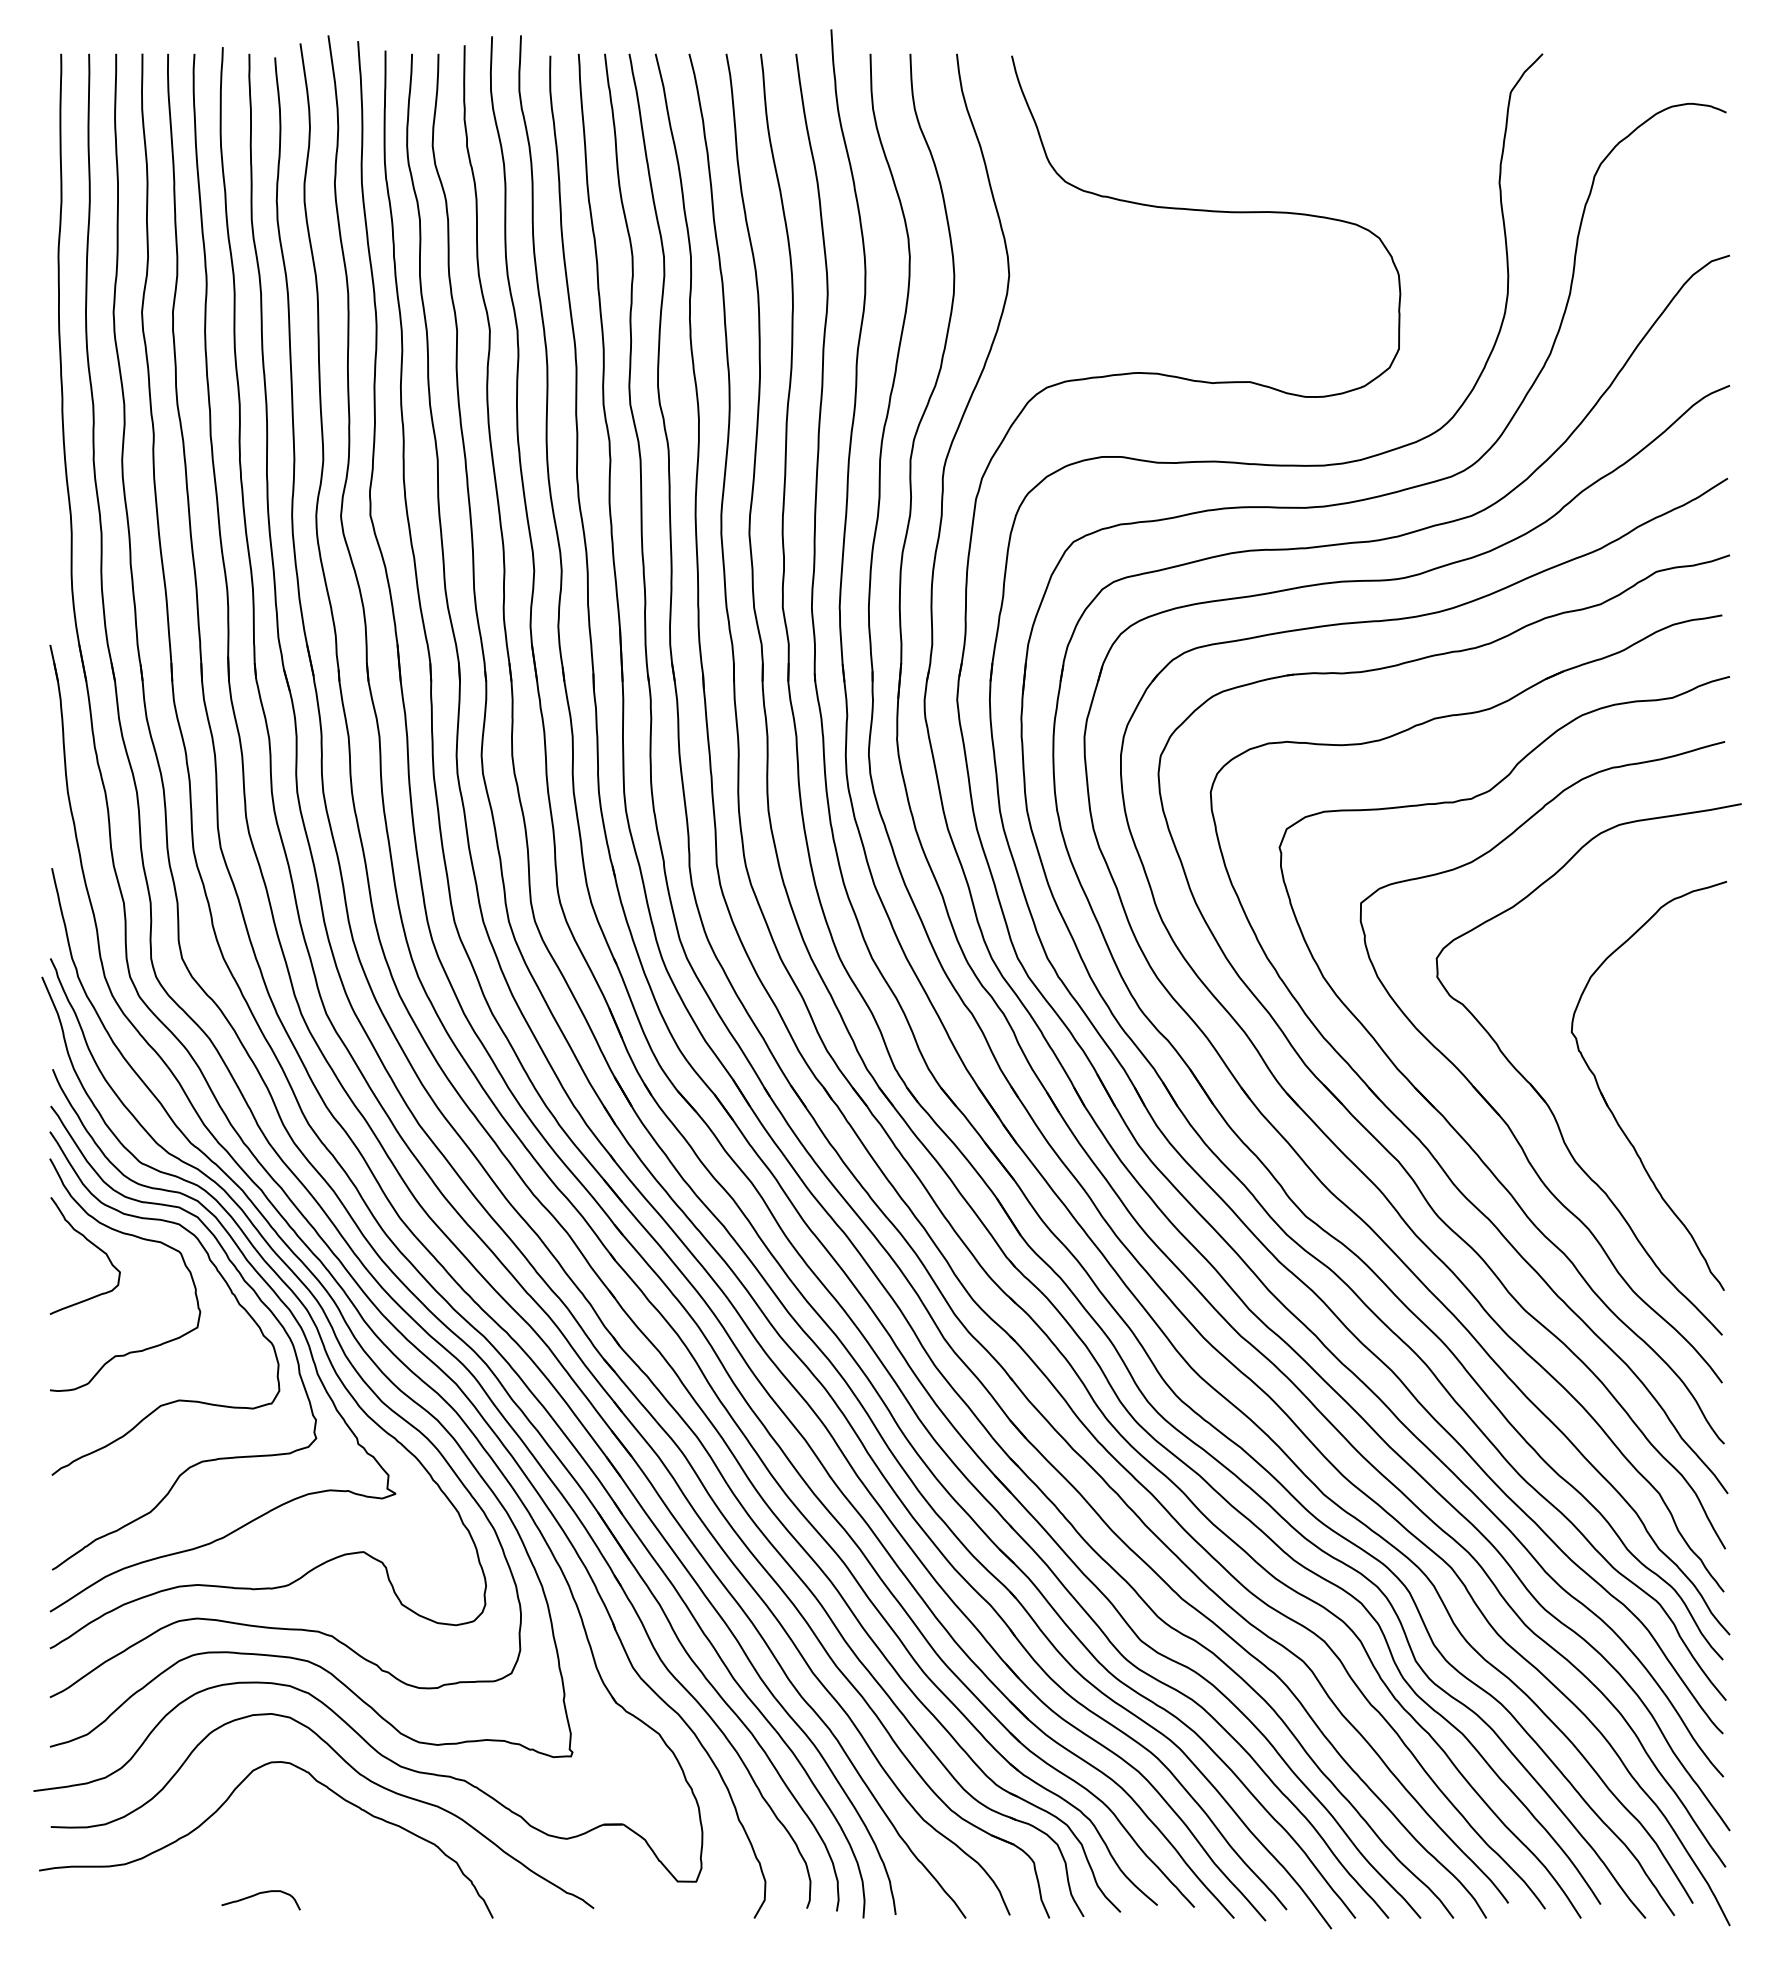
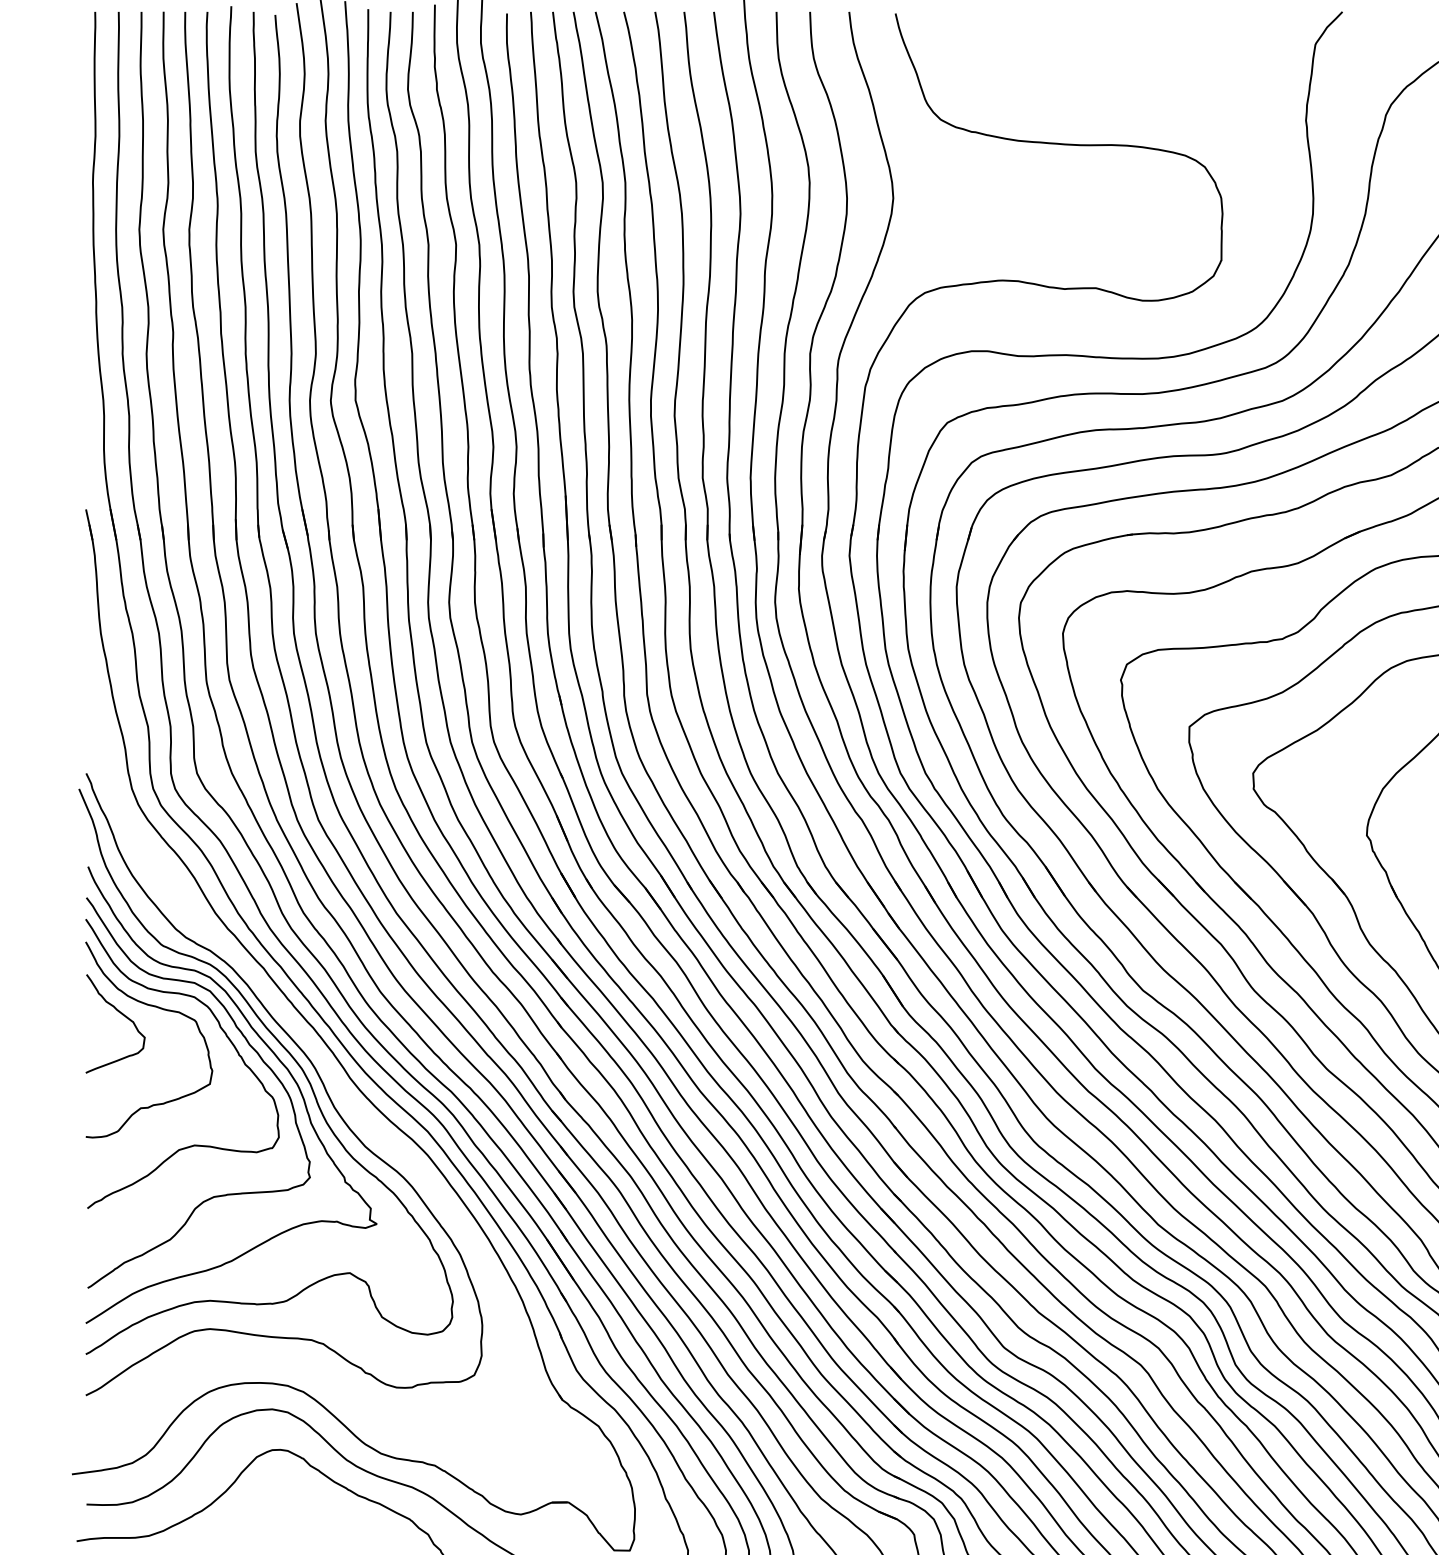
curve: (332, 1301) -> (323, 1062), removed

